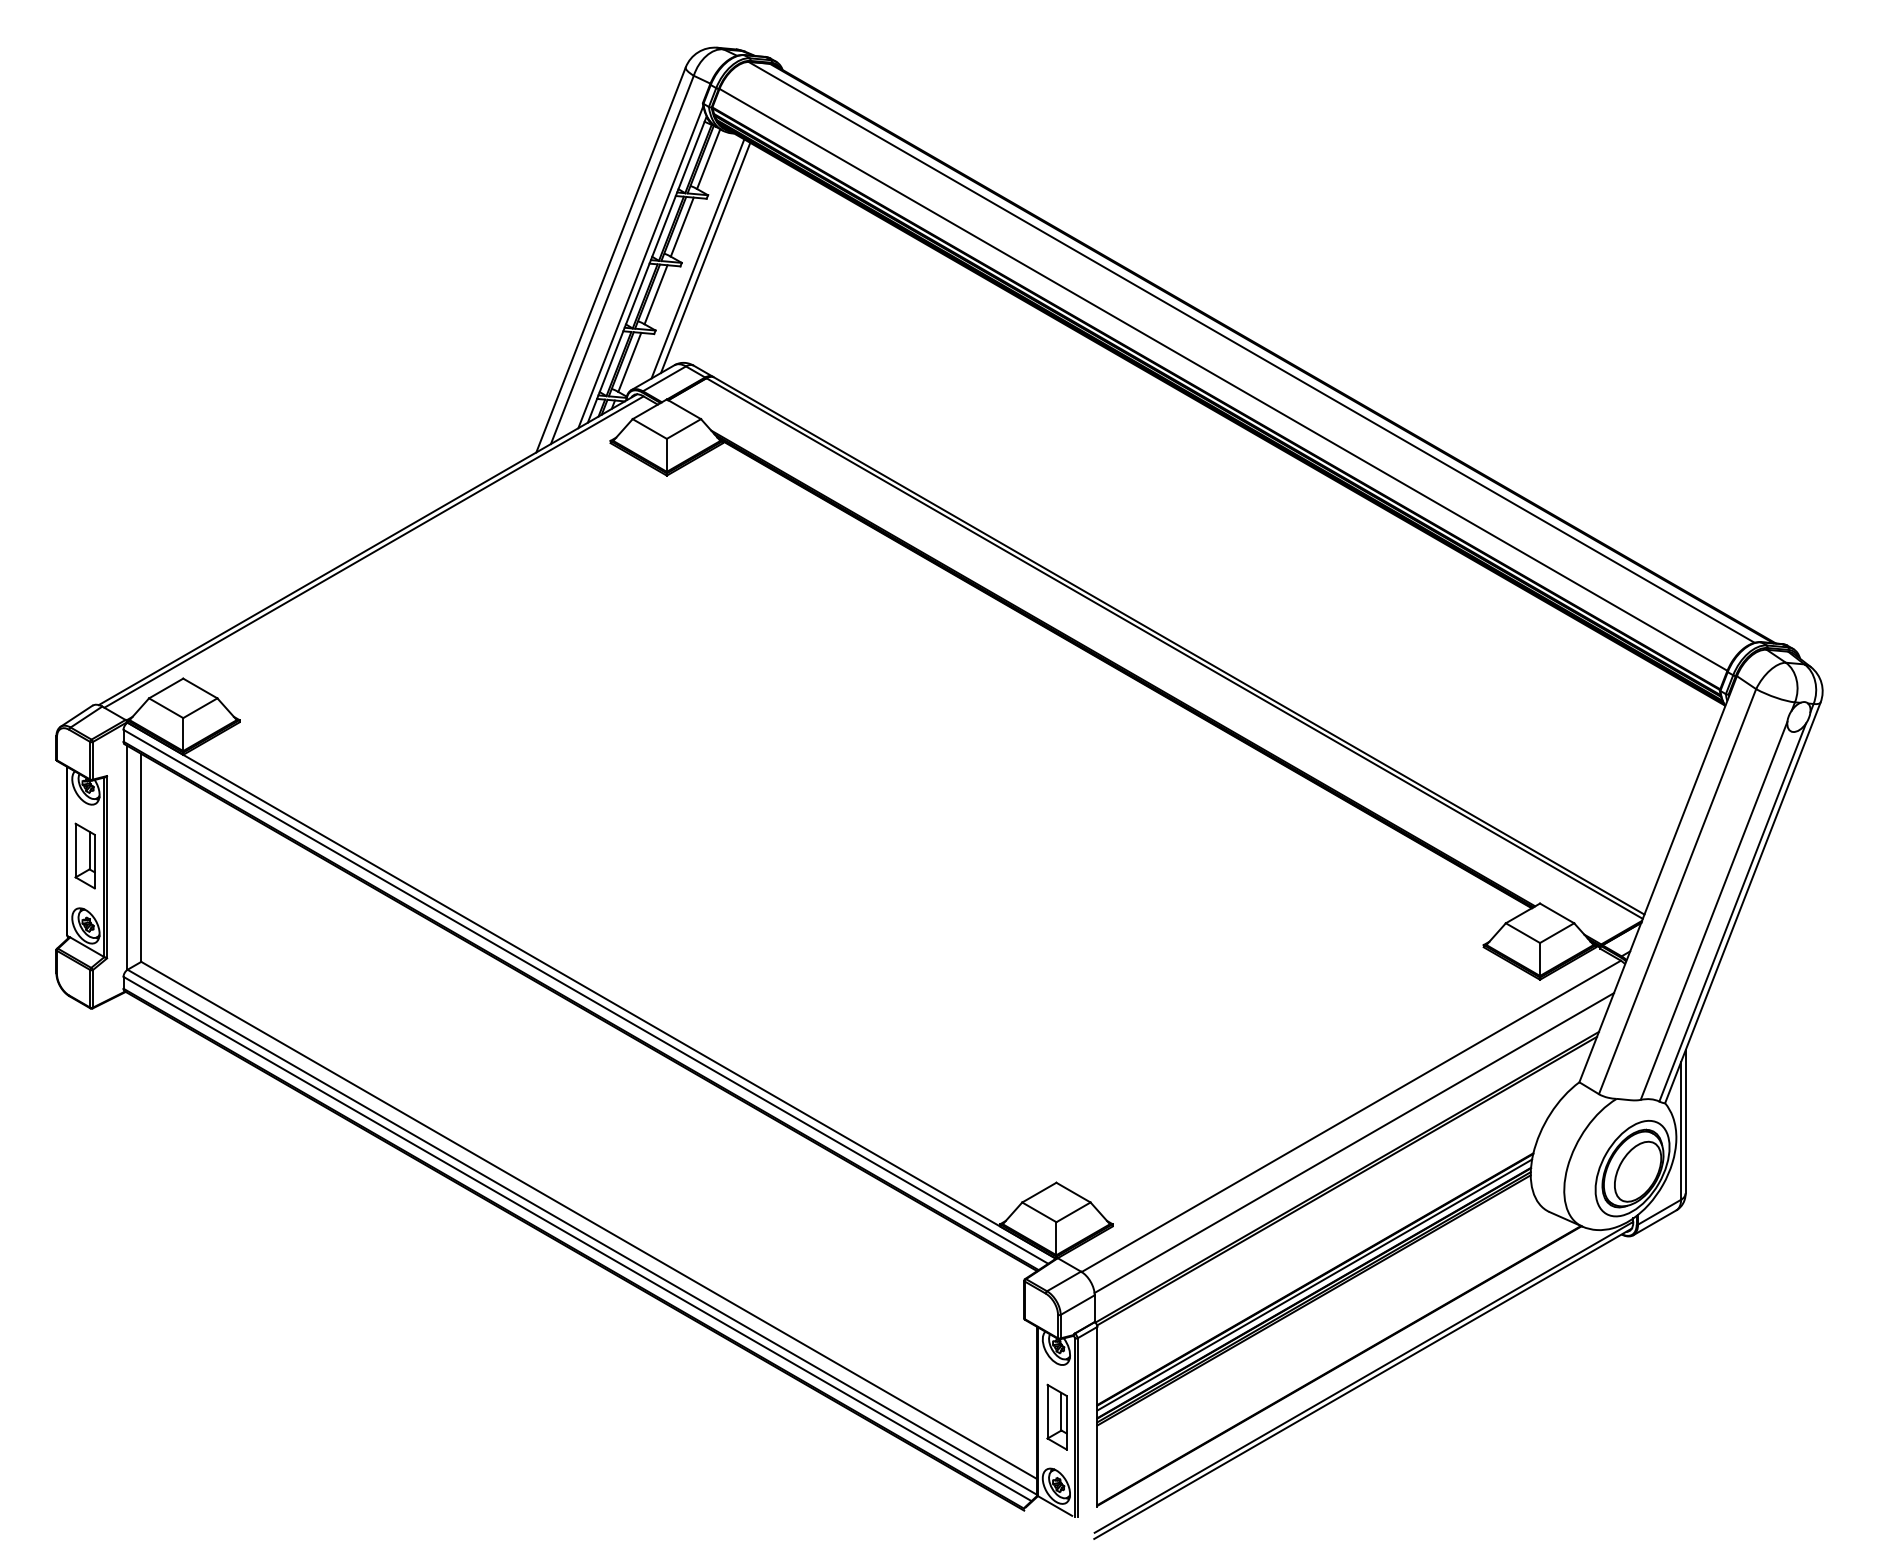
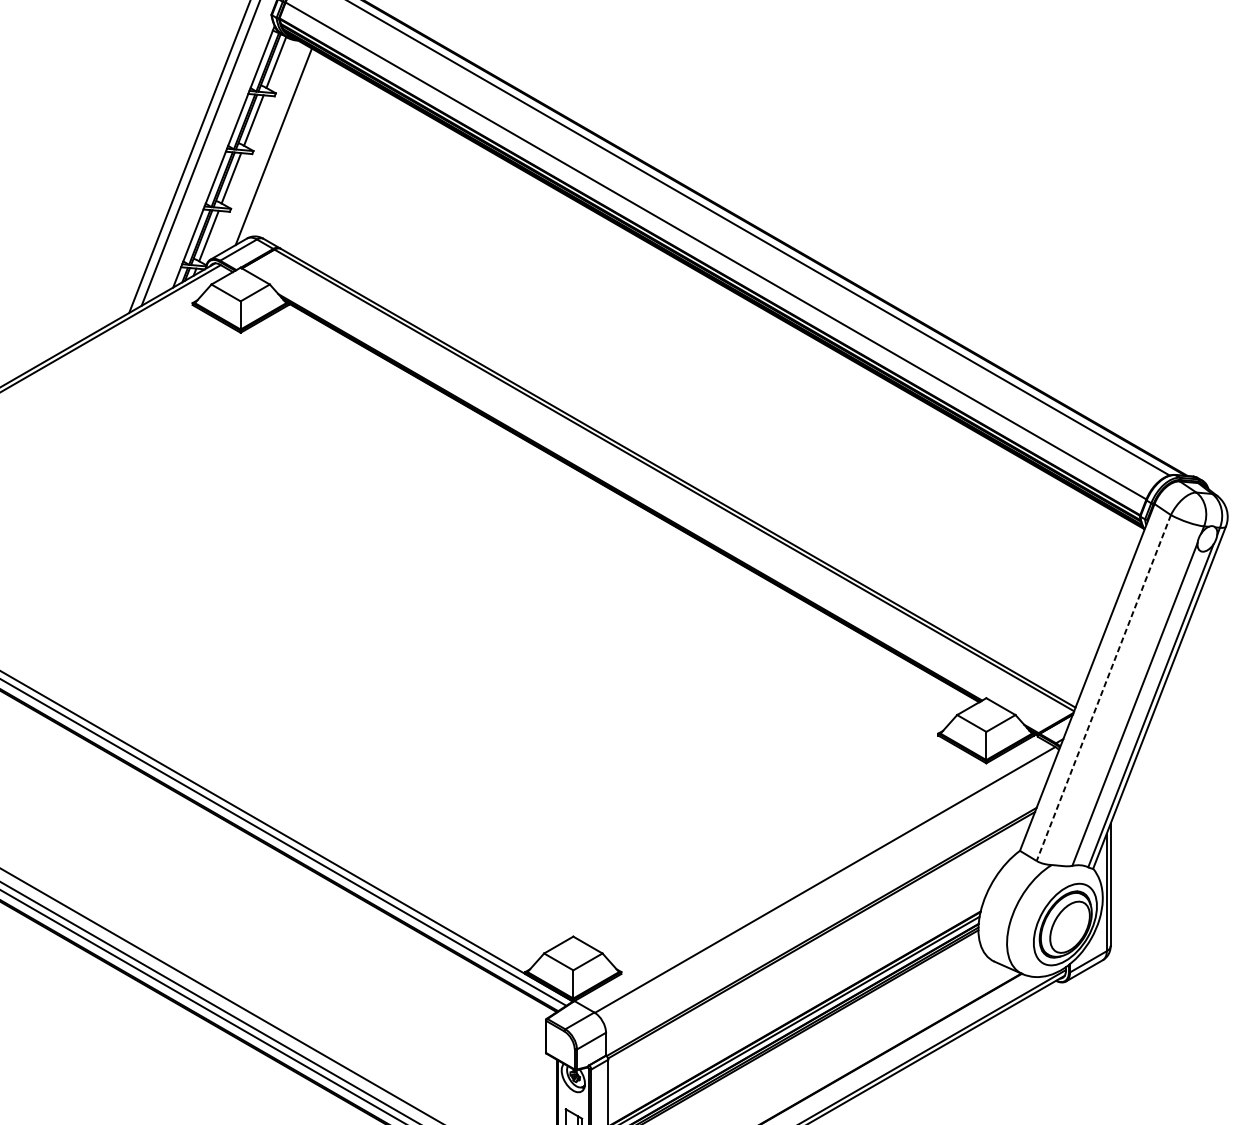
line: (697, 258) -> (266, 147), removed
line: (640, 267) -> (218, 155), removed
line: (1677, 892) -> (1103, 688), solid -> dashed
line: (1354, 1143) -> (827, 903), removed

